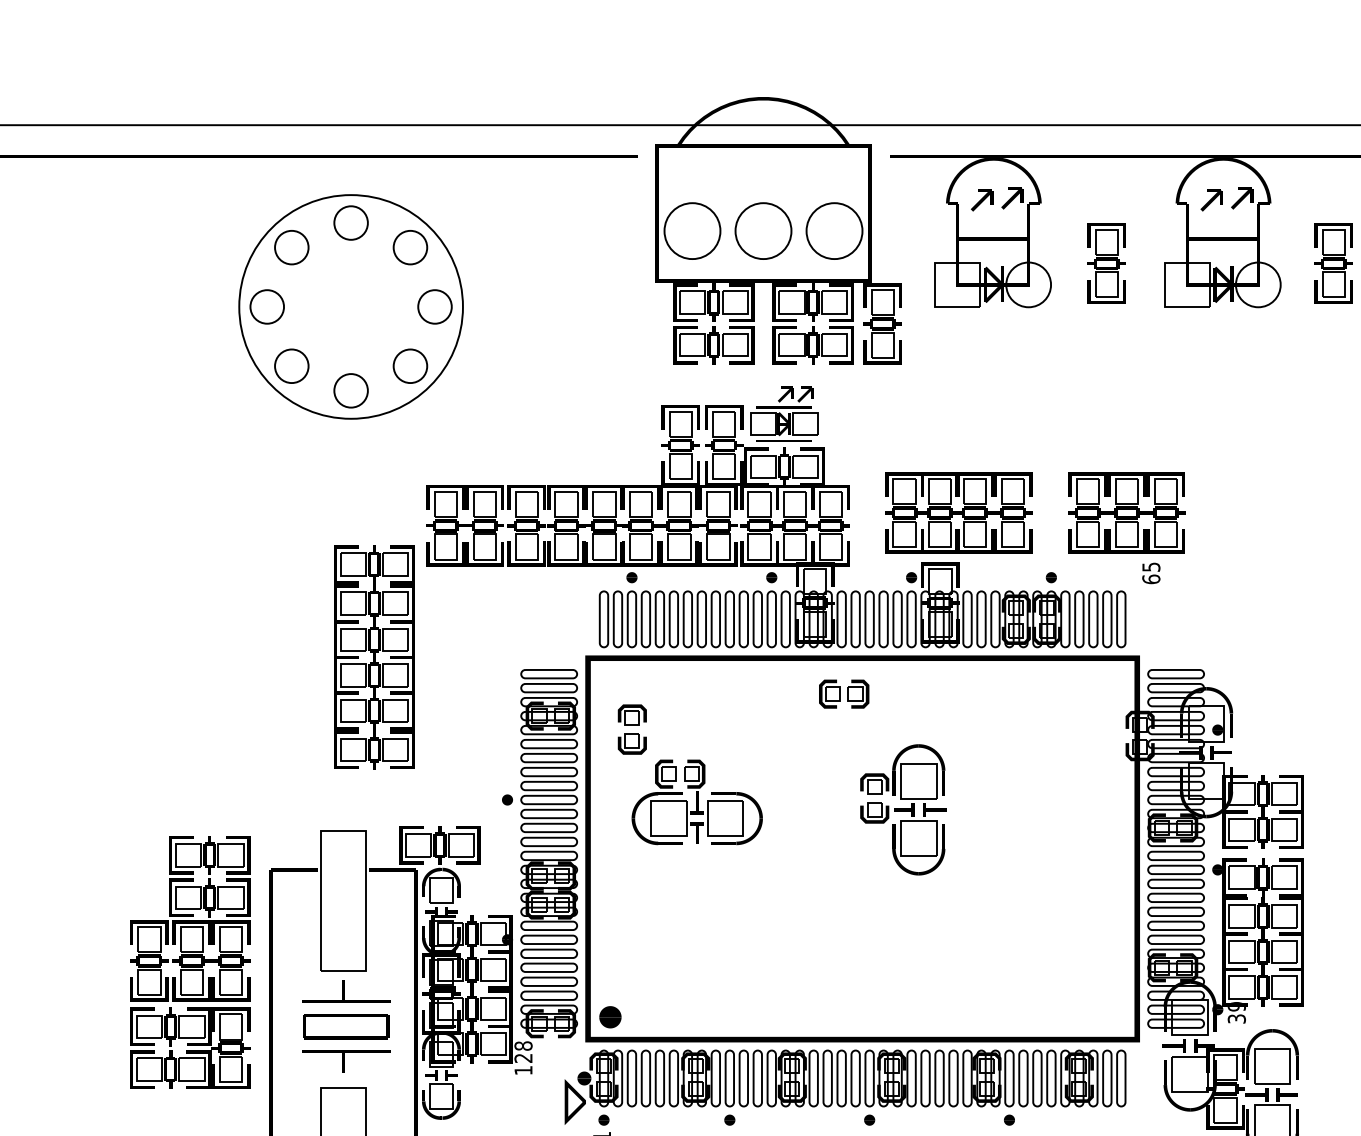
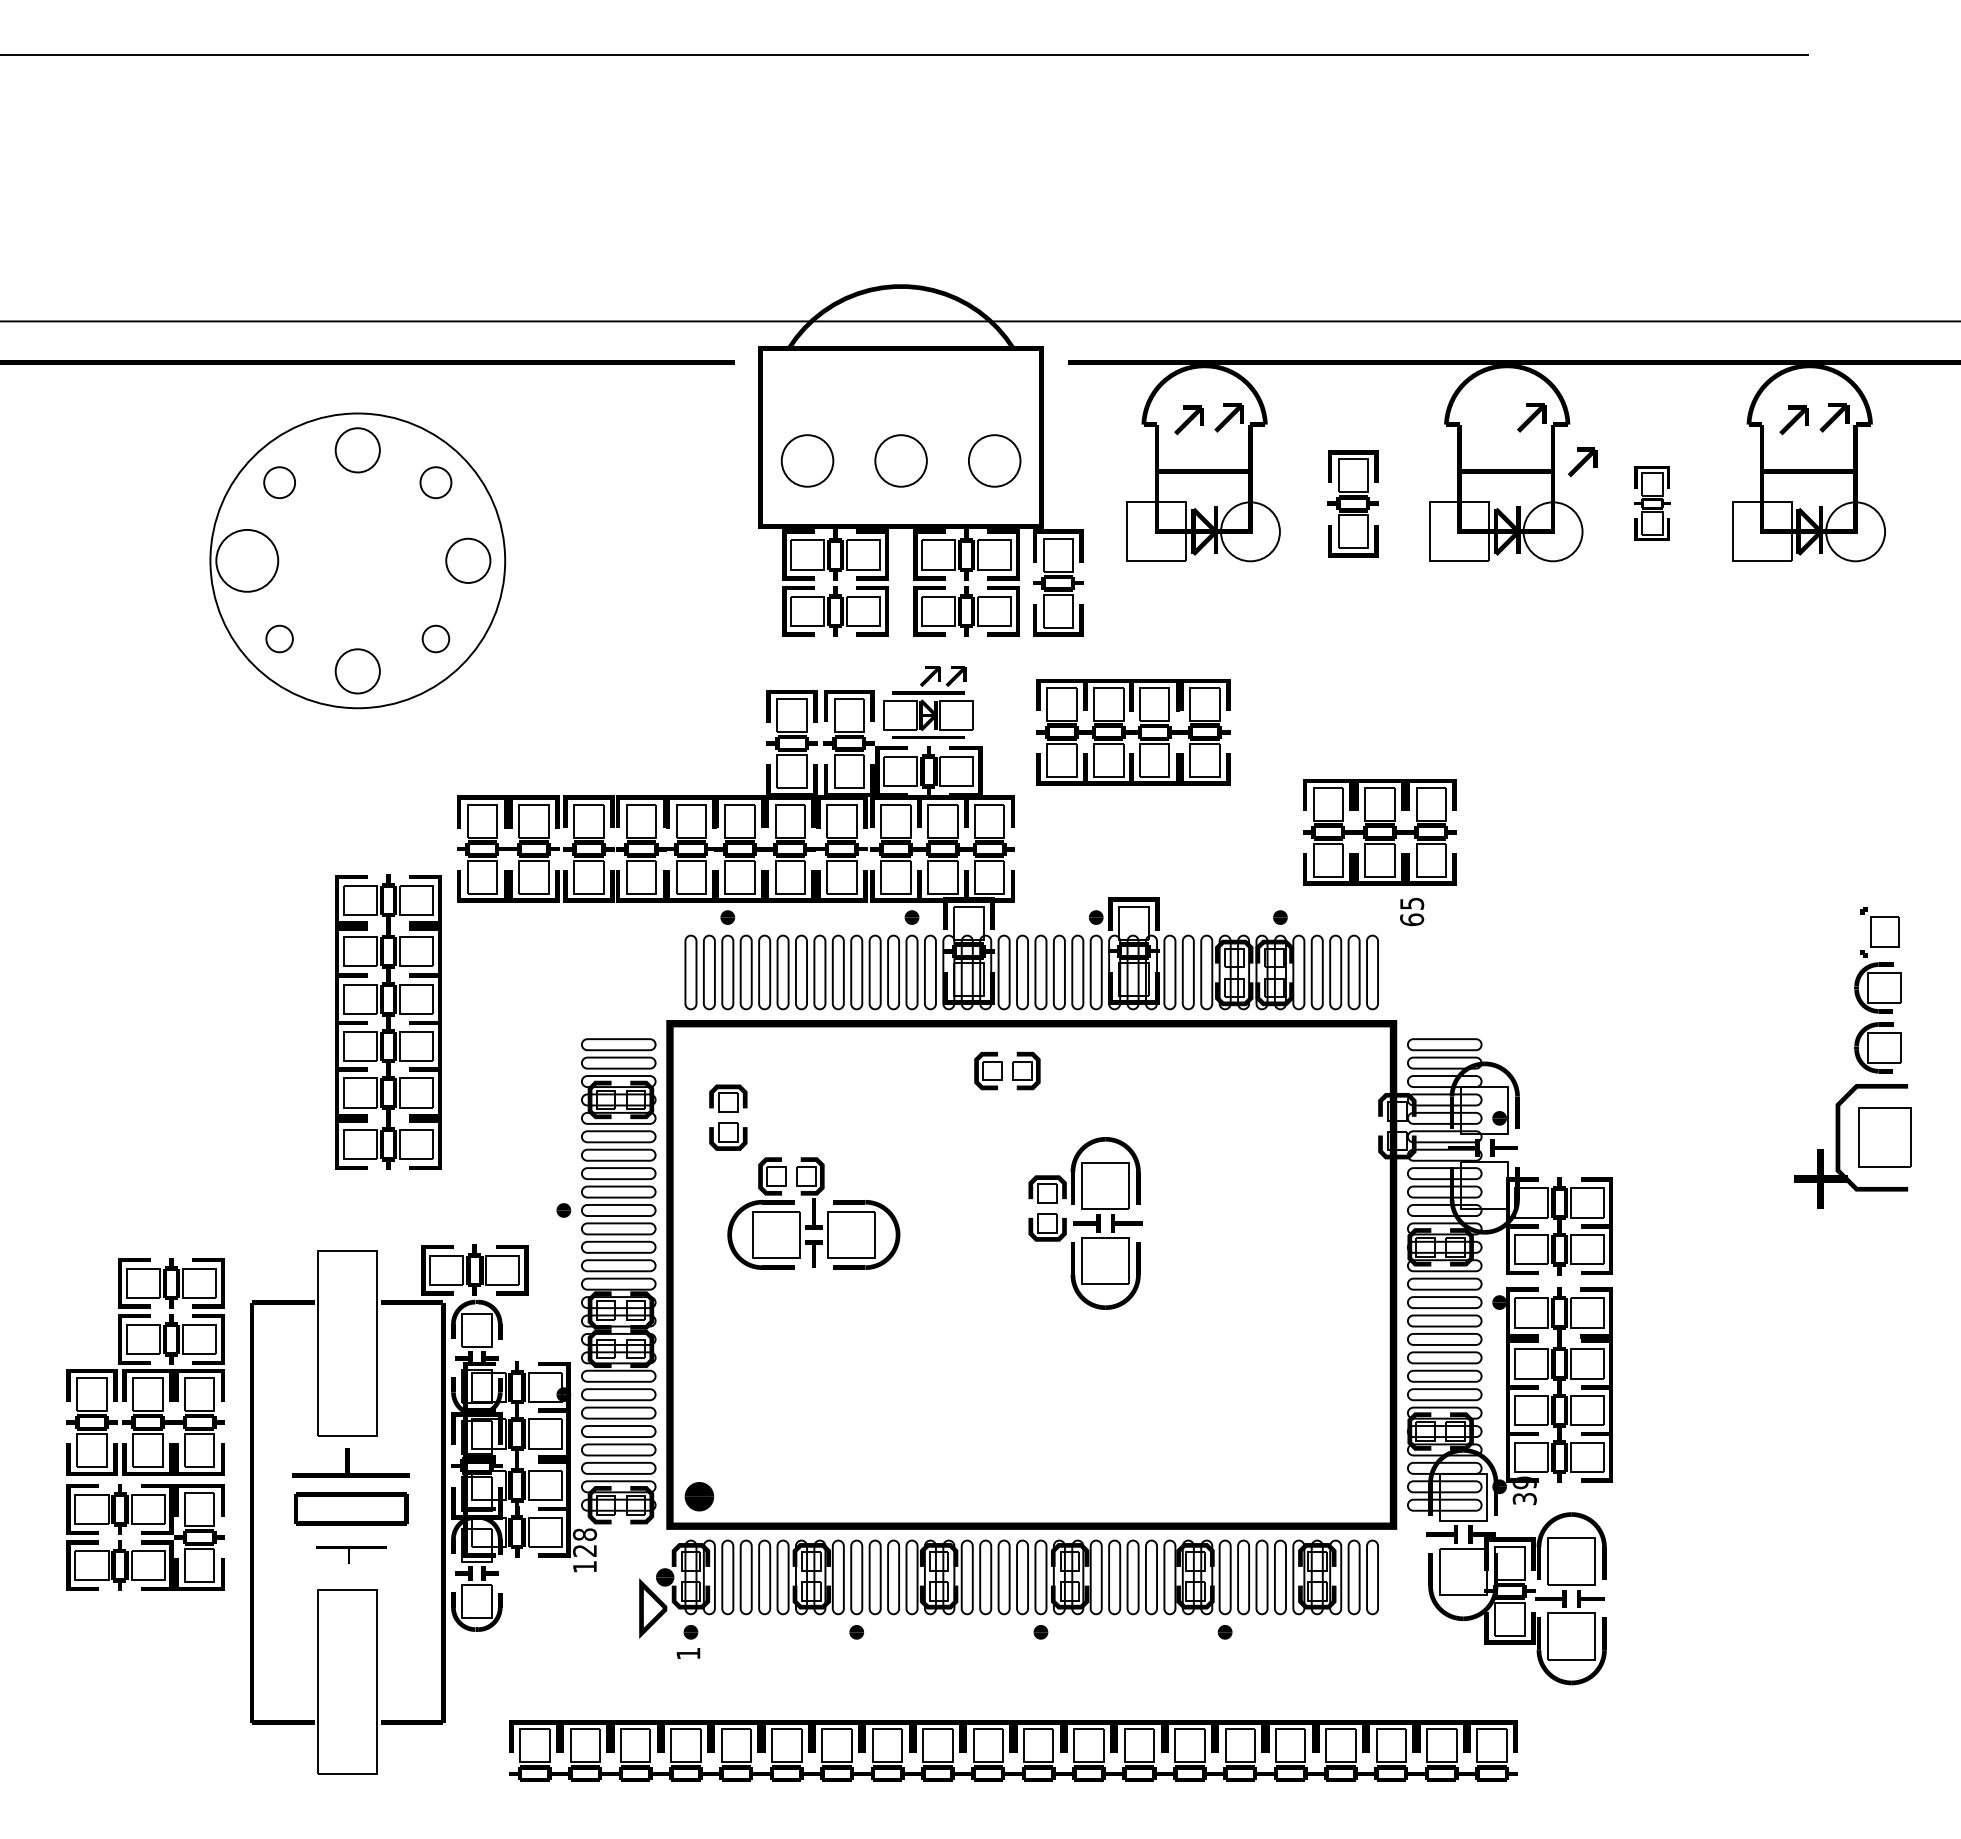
part: (1211, 200) -> (1582, 462), moved
circle: (692, 230) -> (807, 460), size x0.7
circle: (763, 230) -> (900, 460), size x0.7
circle: (834, 230) -> (994, 460), size x0.7
circle: (291, 247) -> (279, 482), size x0.7
circle: (410, 247) -> (435, 482), size x0.7
part: (1333, 263) -> (1652, 503), size x0.7
circle: (267, 306) -> (247, 560), size x1.4
circle: (291, 365) -> (279, 638), size x0.6
circle: (410, 365) -> (435, 638), size x0.6
part: (958, 513) -> (1133, 732), moved
part: (345, 1061) -> (350, 1554), size x0.6

